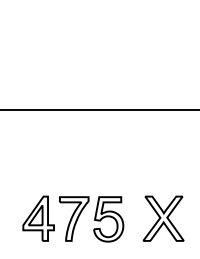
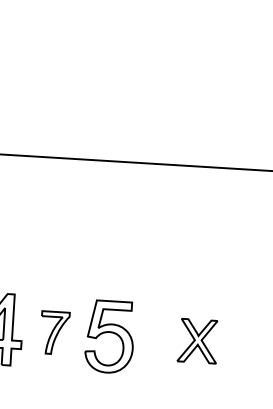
part: (74, 218) -> (55, 332), size x0.6
part: (163, 218) -> (197, 340), size x0.6

